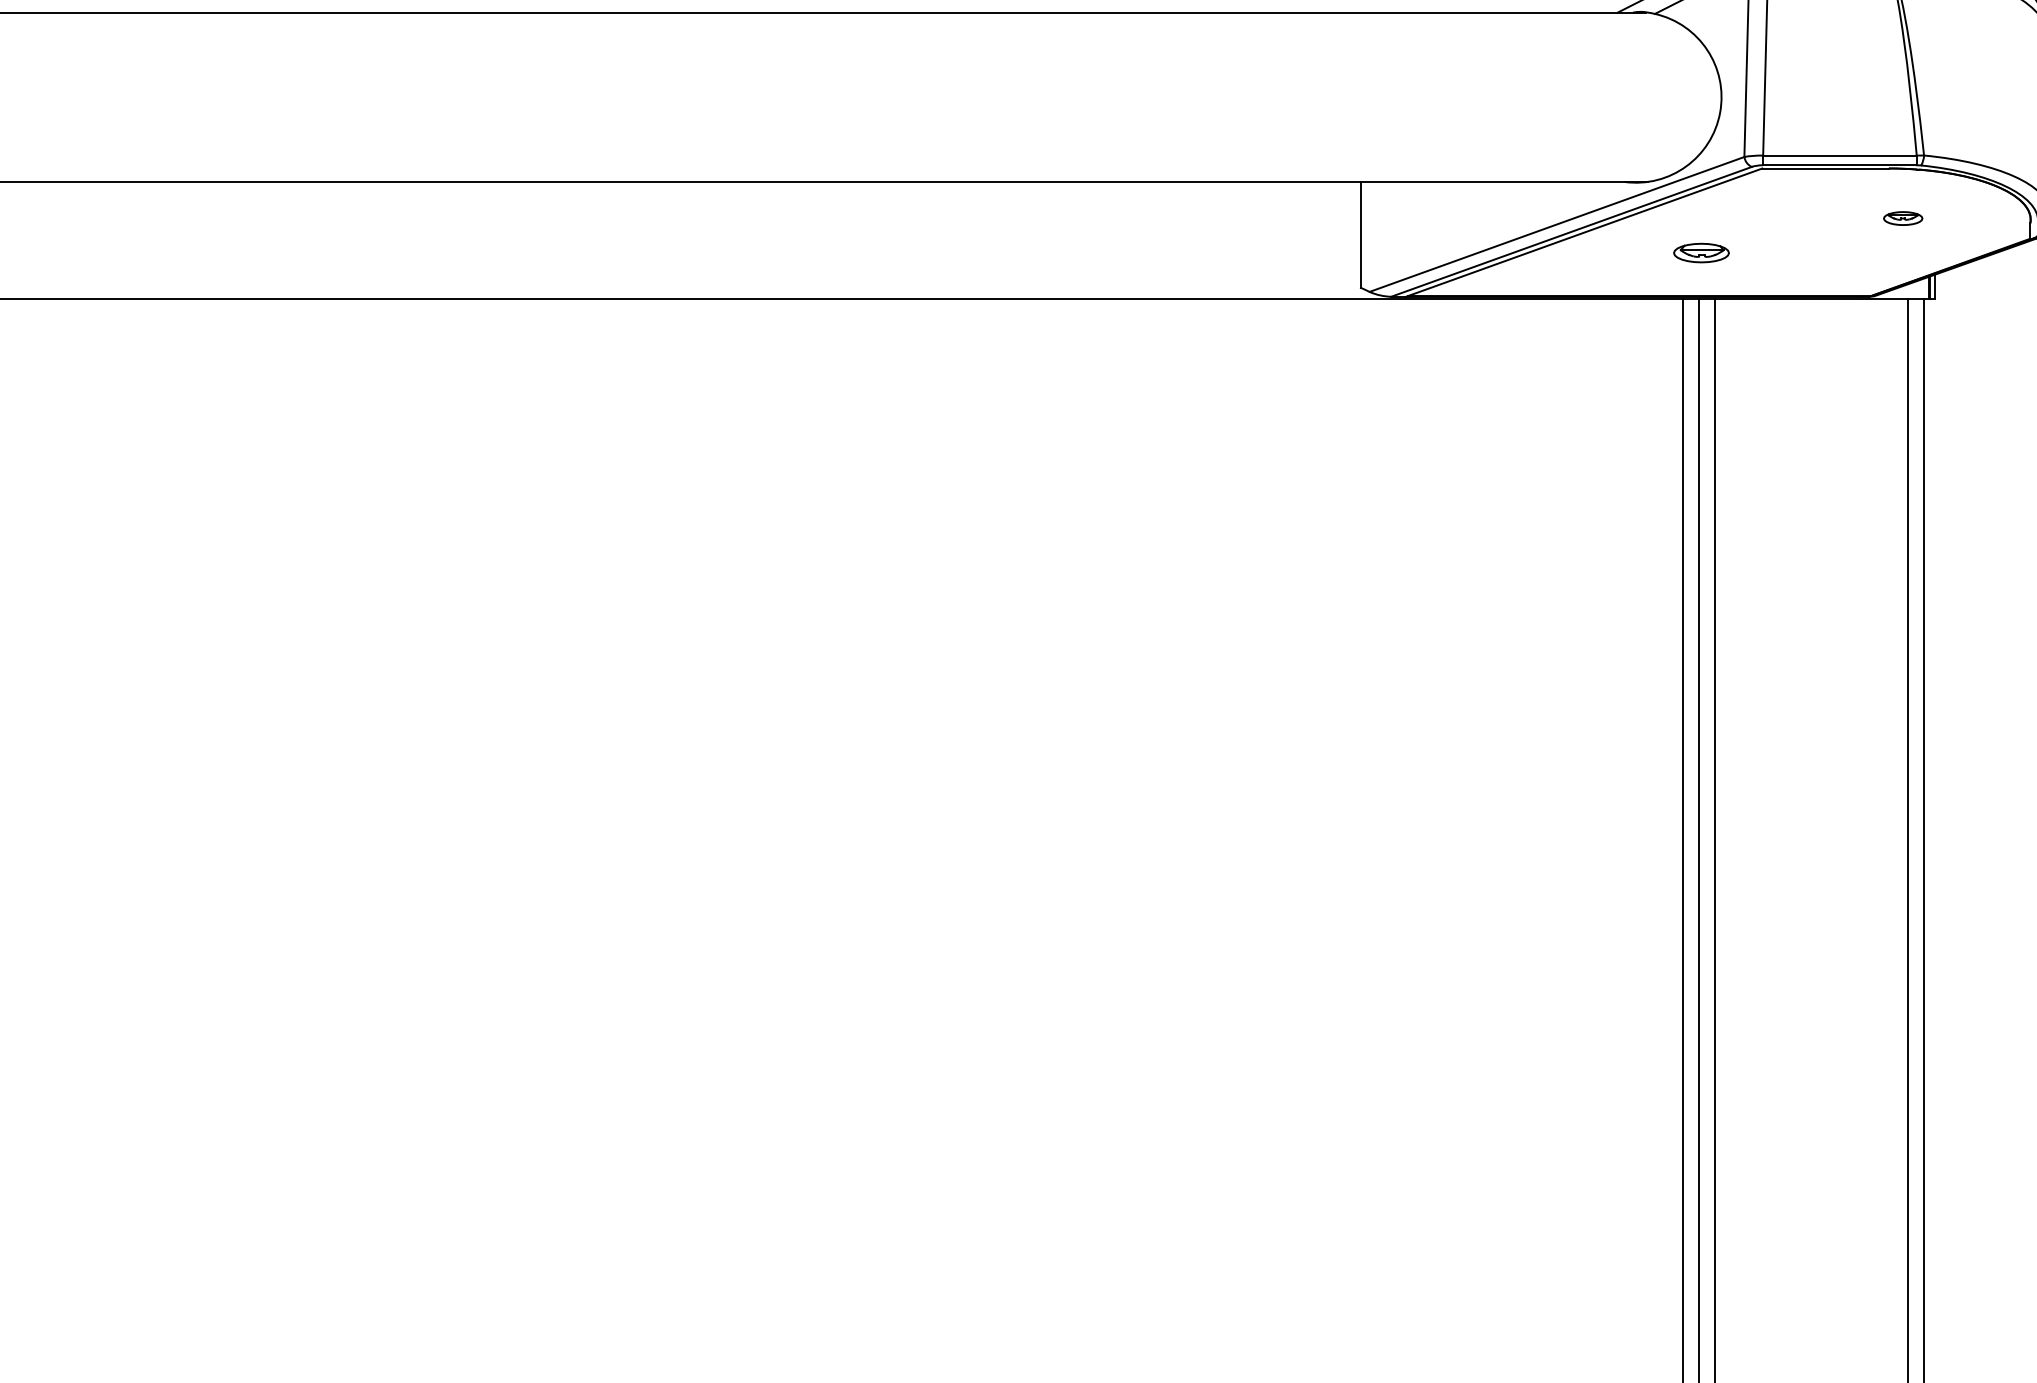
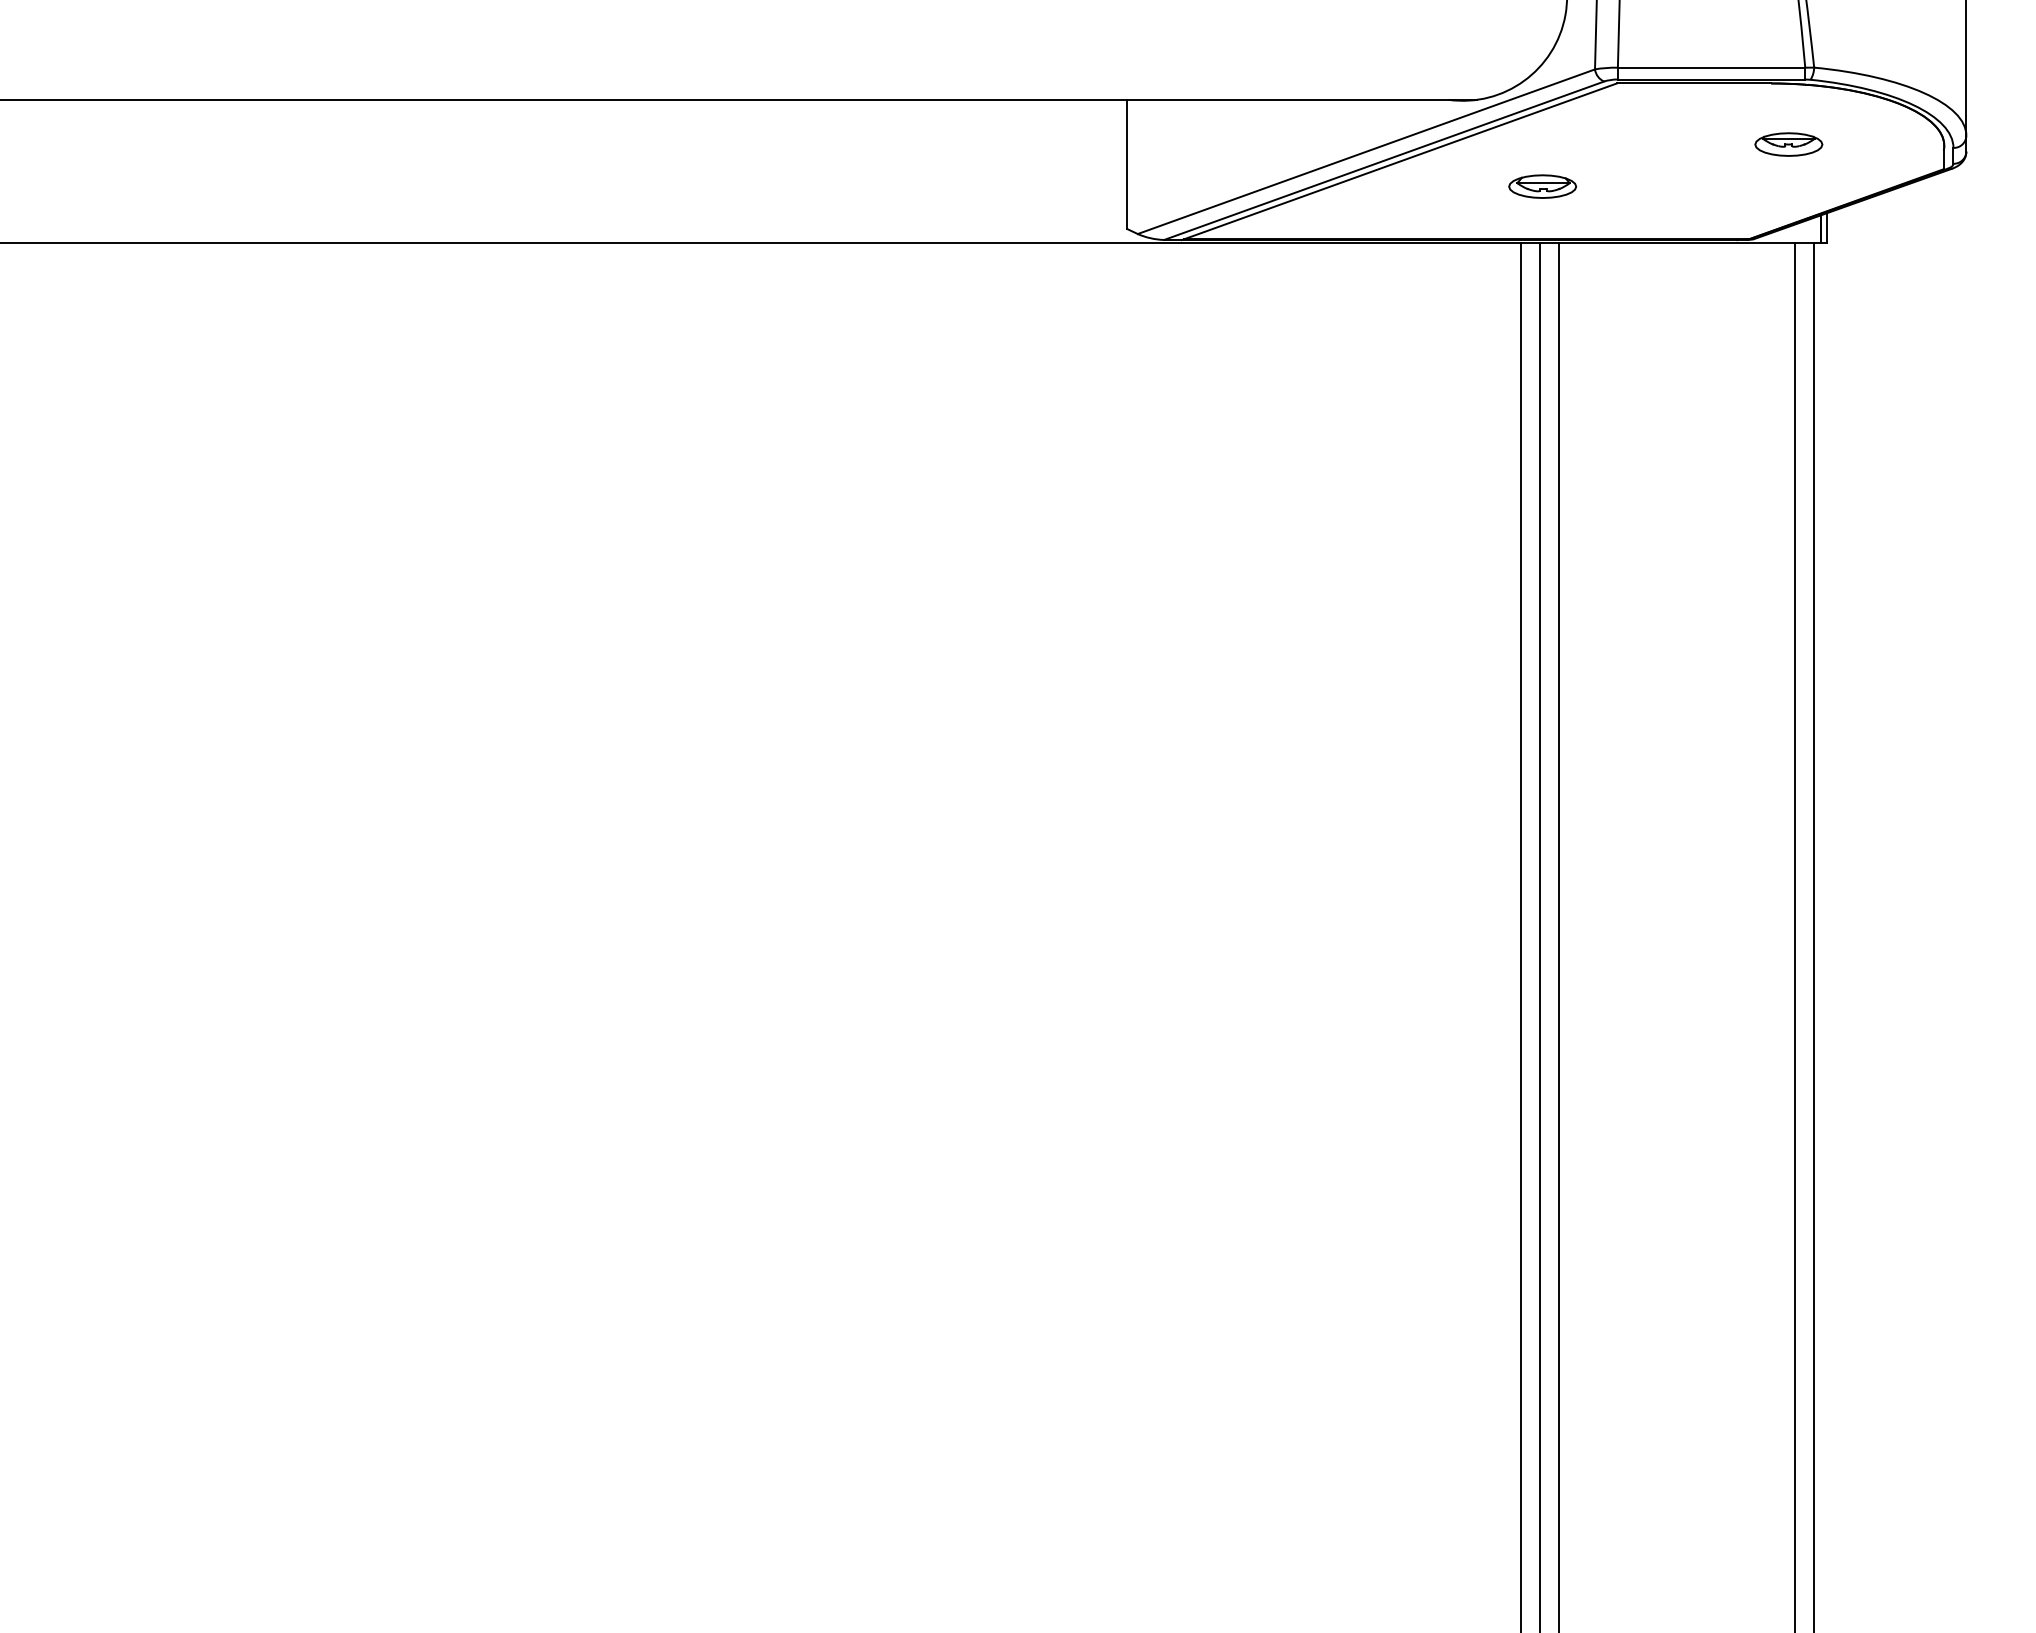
part: (1902, 218) -> (1787, 144), size x1.43

